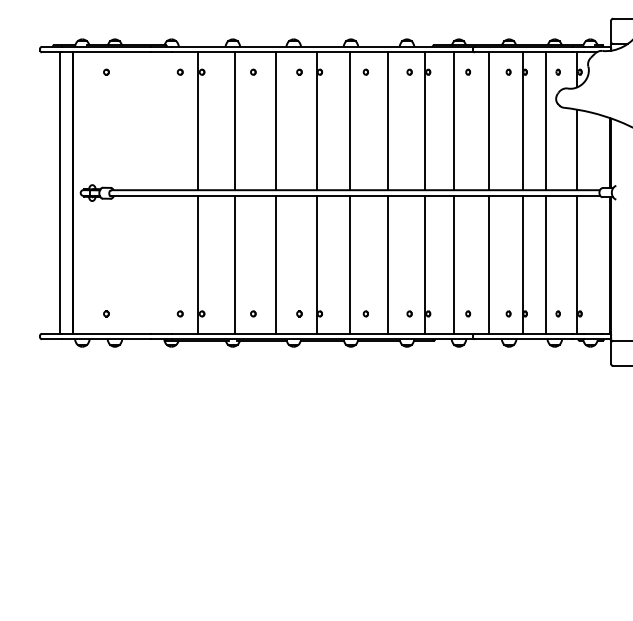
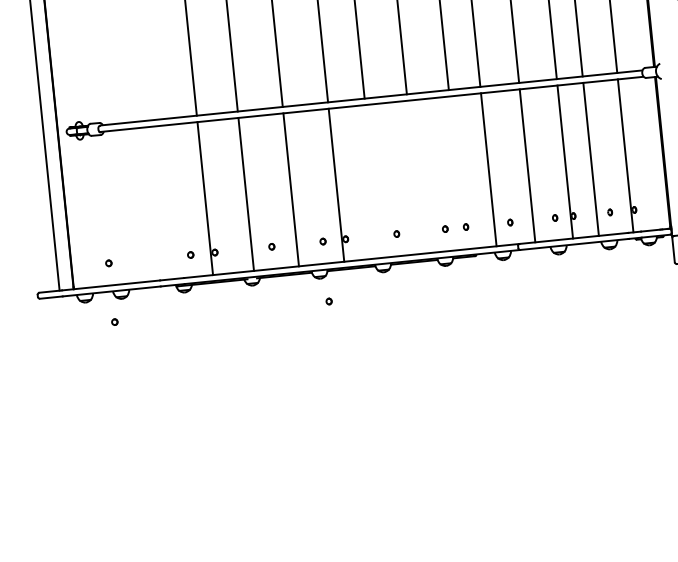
line: (349, 264) -> (372, 181), removed
line: (387, 264) -> (415, 176), removed
line: (425, 264) -> (457, 172), removed
part: (106, 366) -> (114, 321), added
part: (299, 367) -> (329, 301), added

